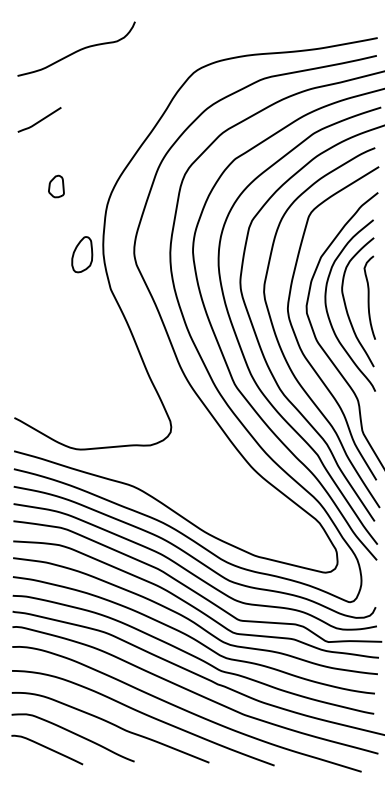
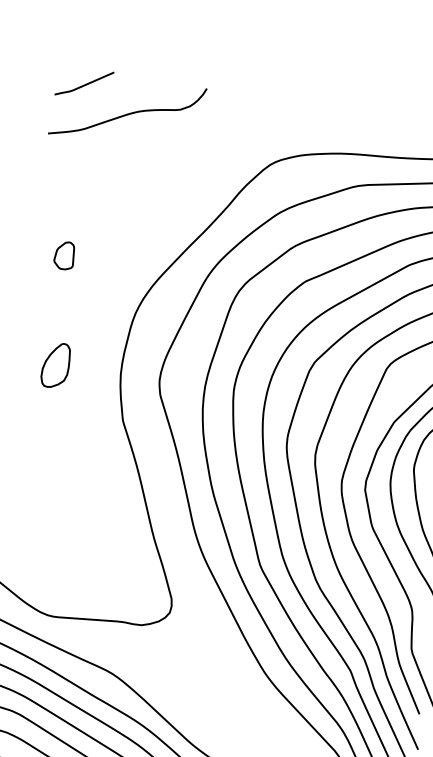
line: (40, 119) -> (85, 83), moved
part: (56, 186) -> (64, 255), moved
part: (82, 254) -> (56, 365), moved

